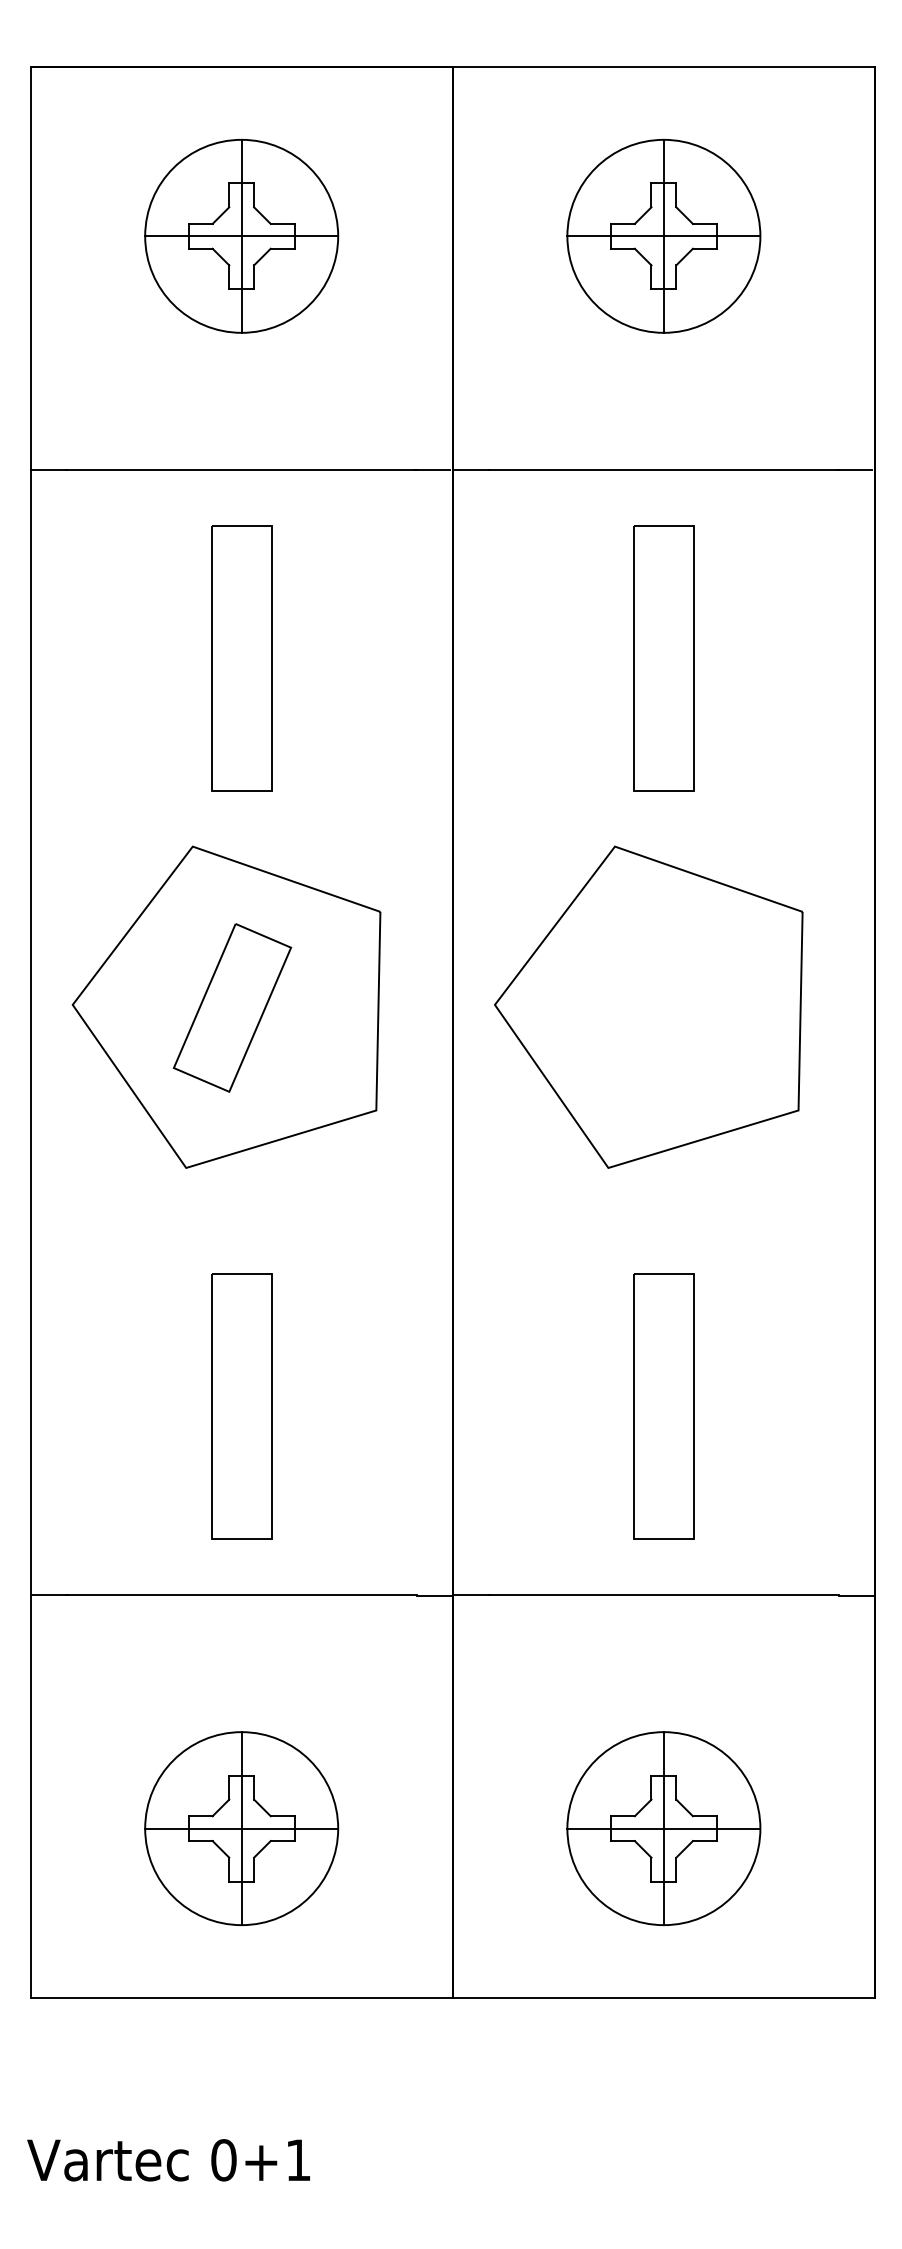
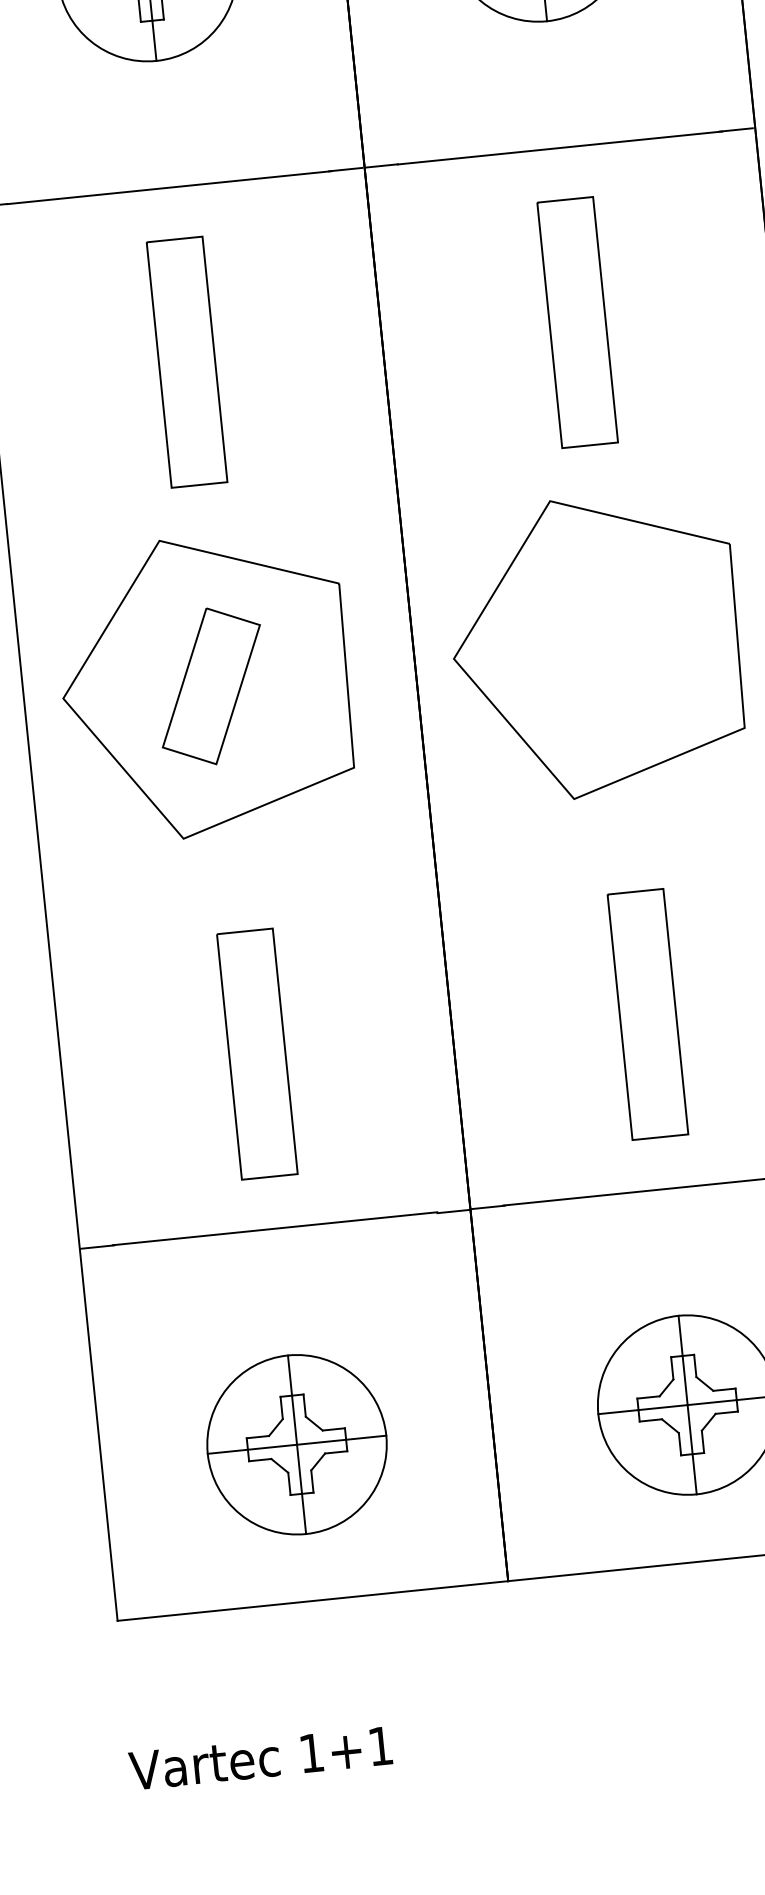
text: (223, 2160) -> (311, 1753), 0+1 -> 1+1

